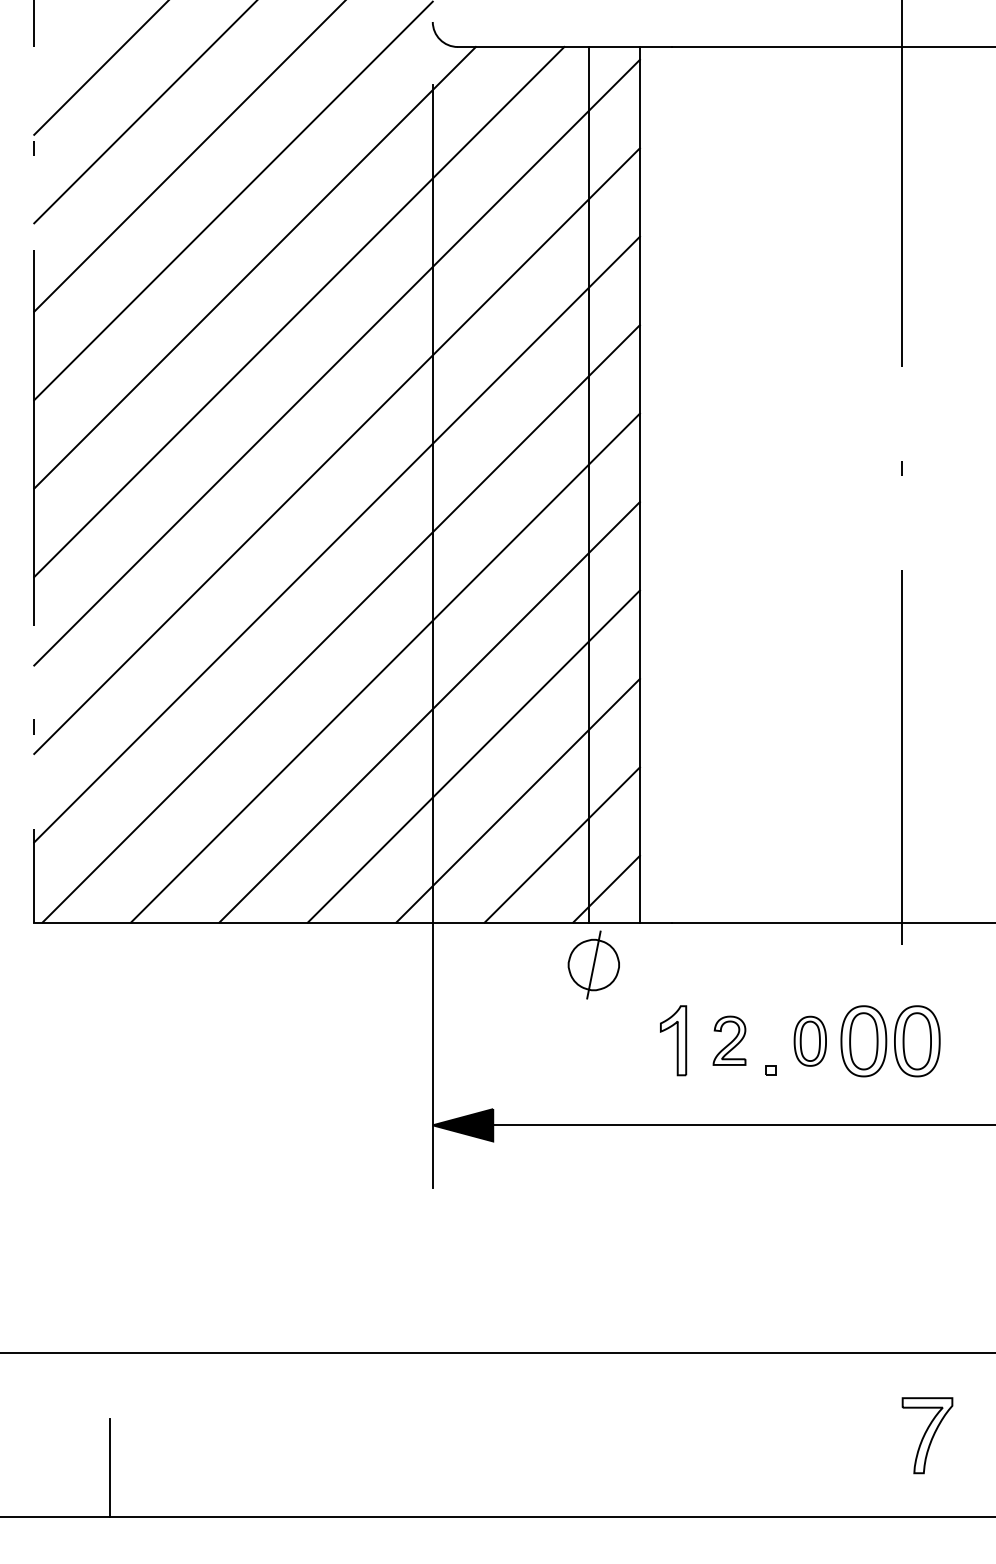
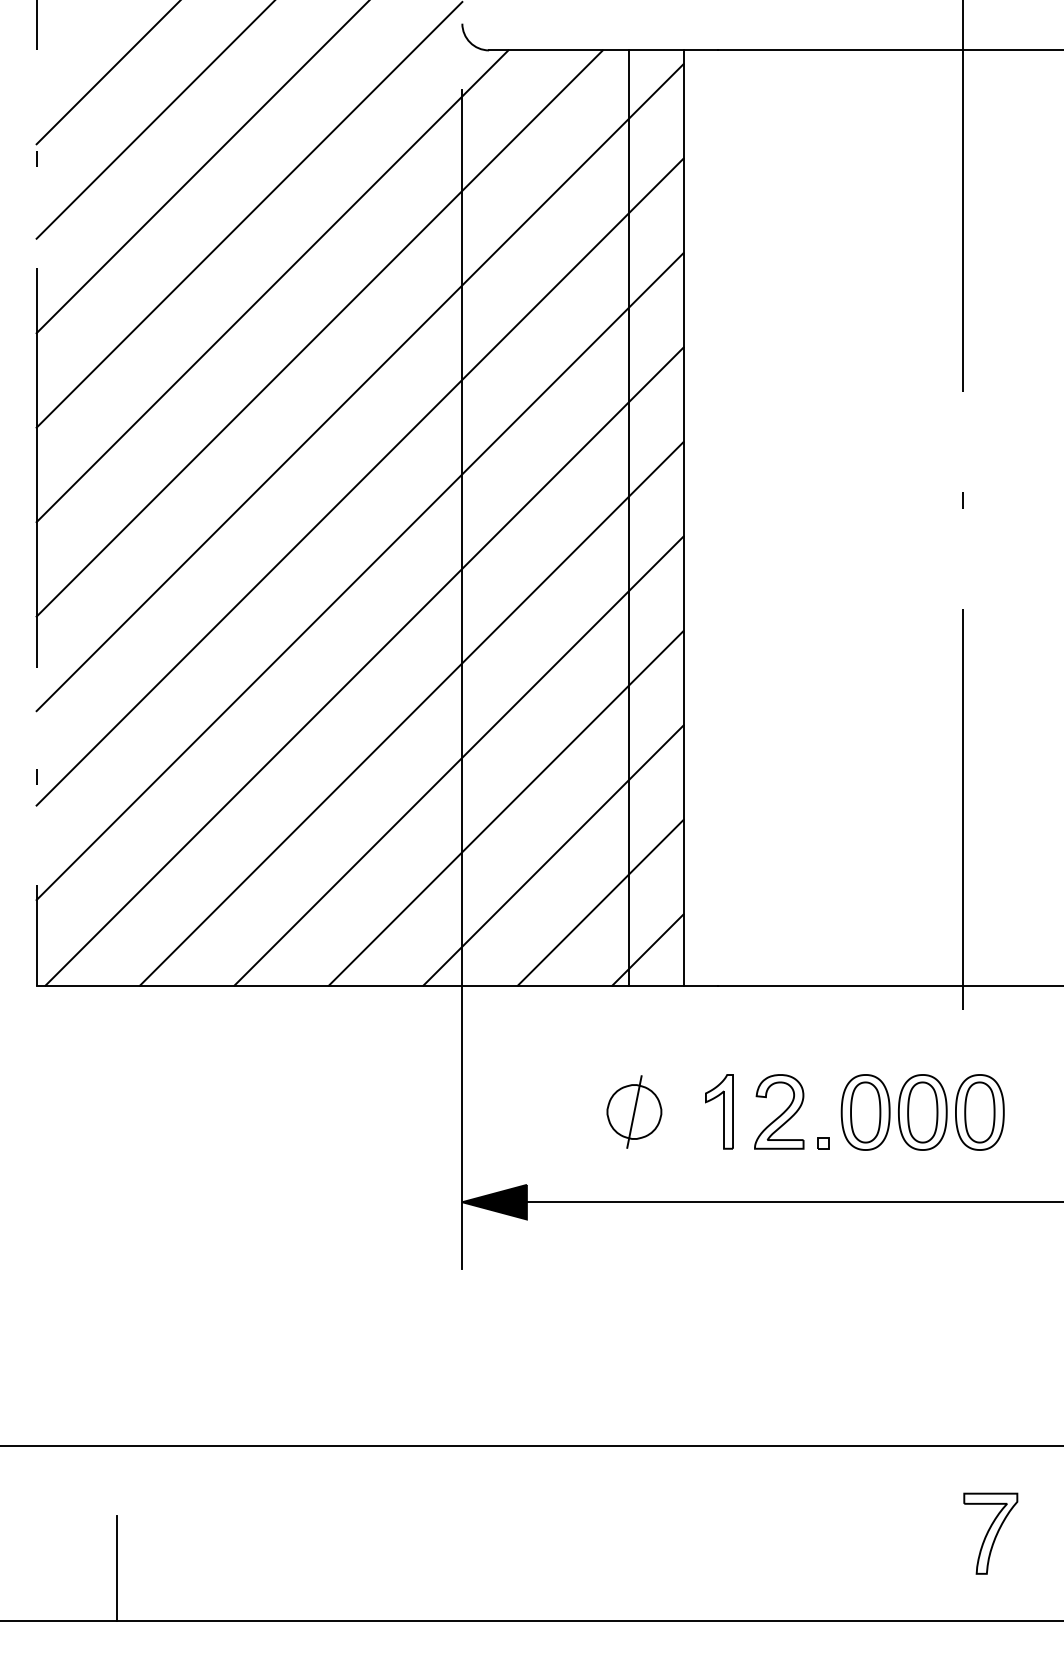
part: (593, 964) -> (634, 1111), moved
part: (729, 1040) -> (779, 1111), size x1.43
part: (810, 1041) -> (865, 1112), size x1.43

